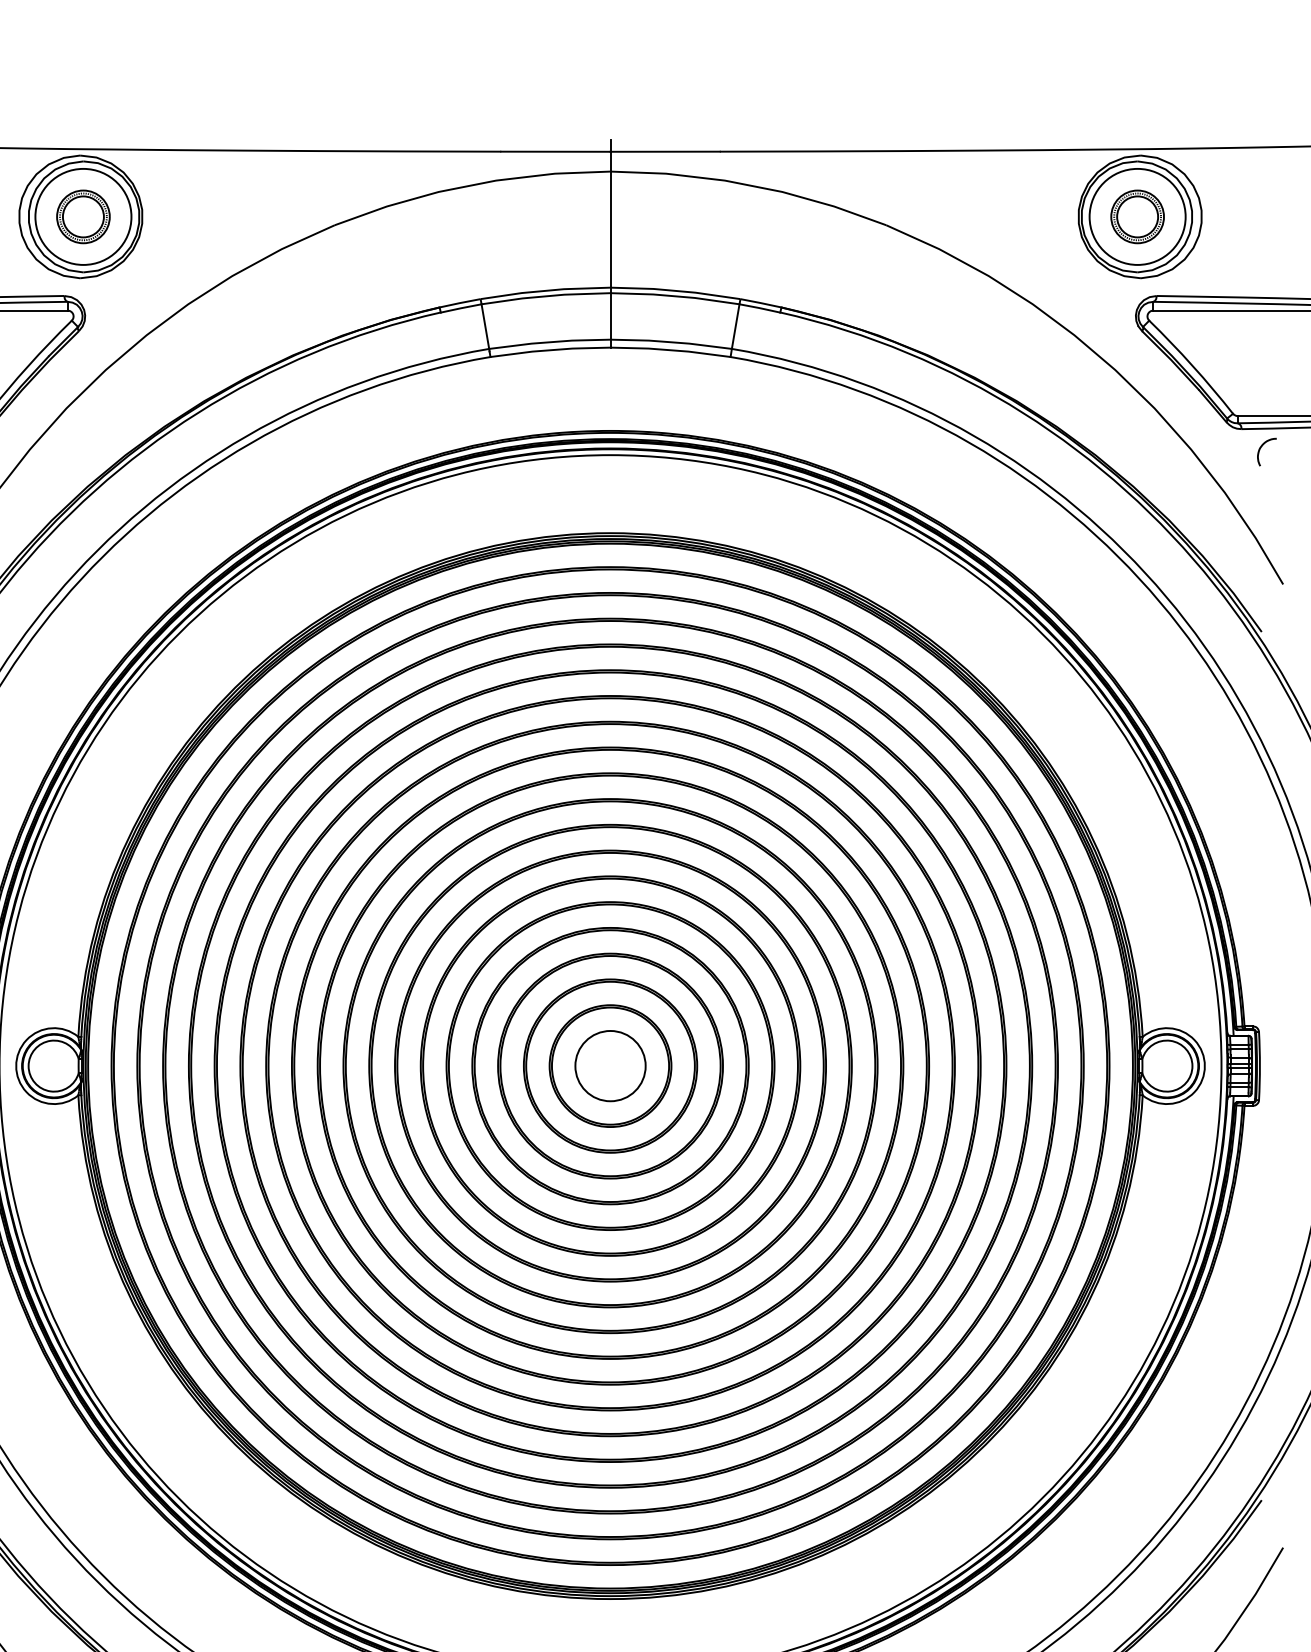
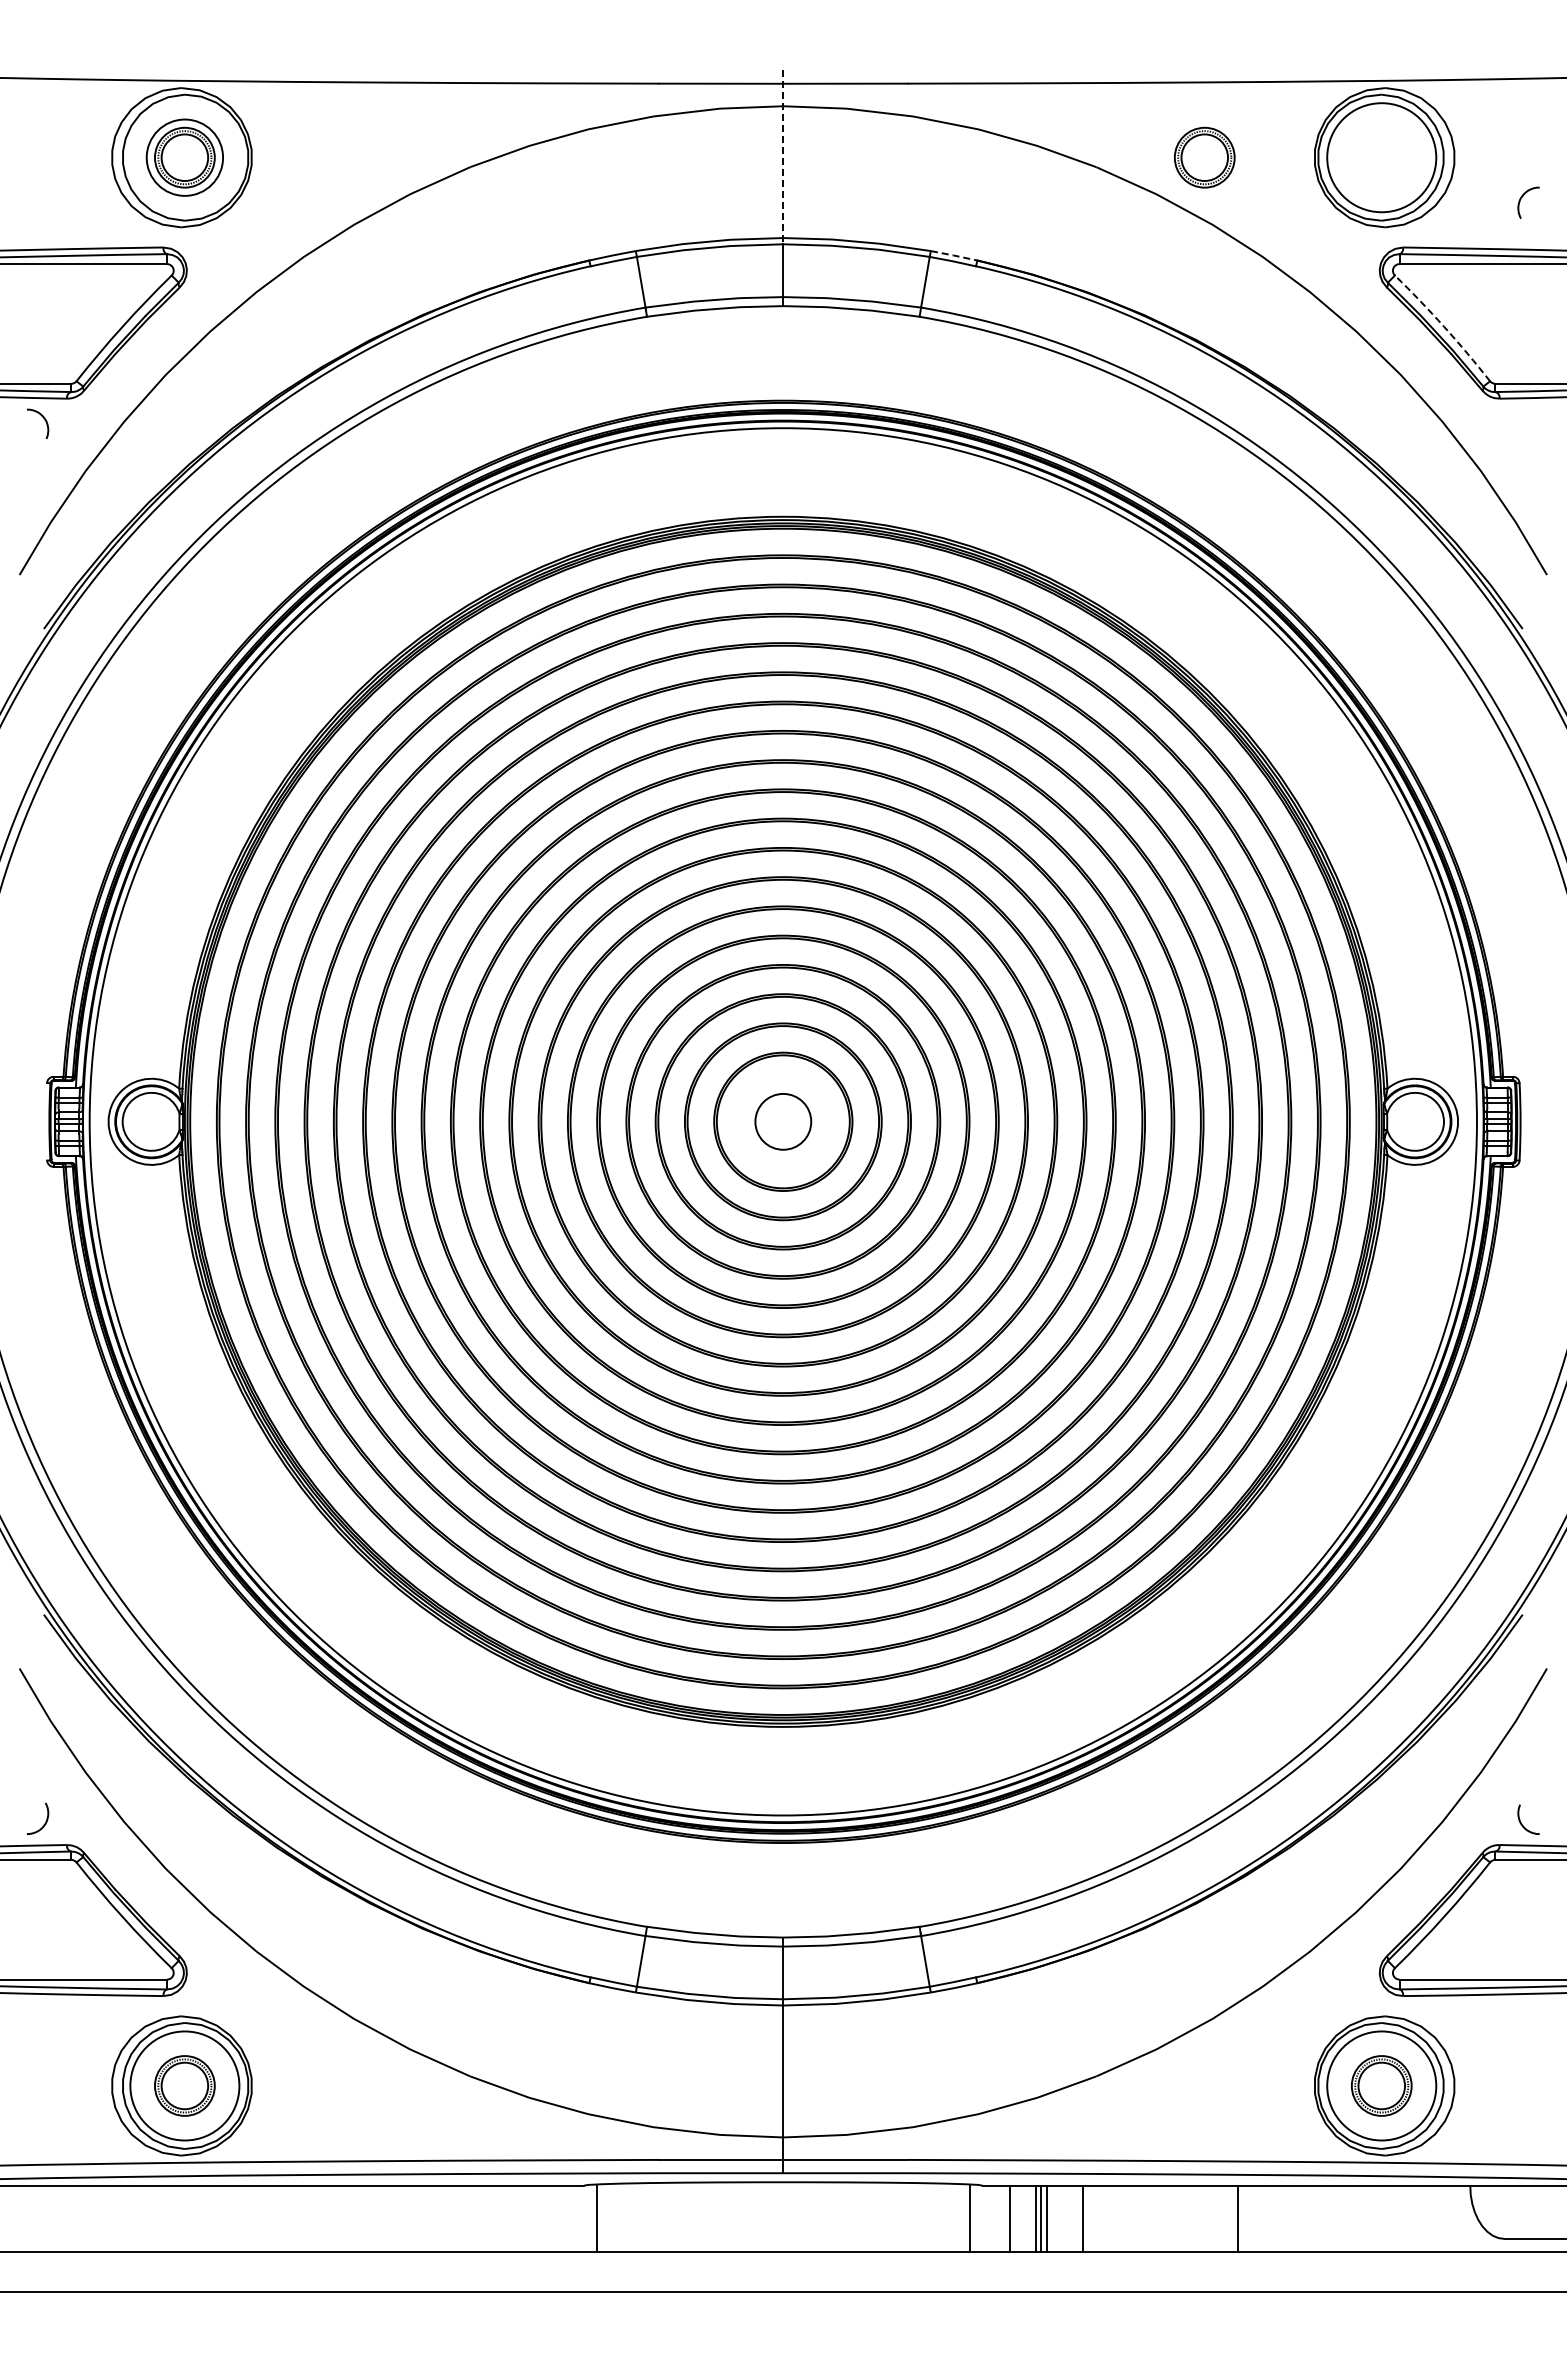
circle: (83, 216) -> (184, 157), size x0.7
line: (610, 216) -> (783, 157), solid -> dashed
part: (1137, 216) -> (1204, 157), moved
line: (760, 303) -> (953, 255), solid -> dashed
arc: (1192, 365) -> (1444, 326), solid -> dashed
curve: (1260, 449) -> (1521, 199), moved
circle: (610, 1065) -> (783, 1121), size x0.7

